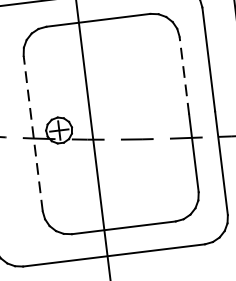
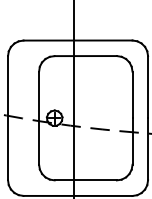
line: (184, 74) -> (132, 94), dashed -> solid
line: (33, 134) -> (39, 118), dashed -> solid

